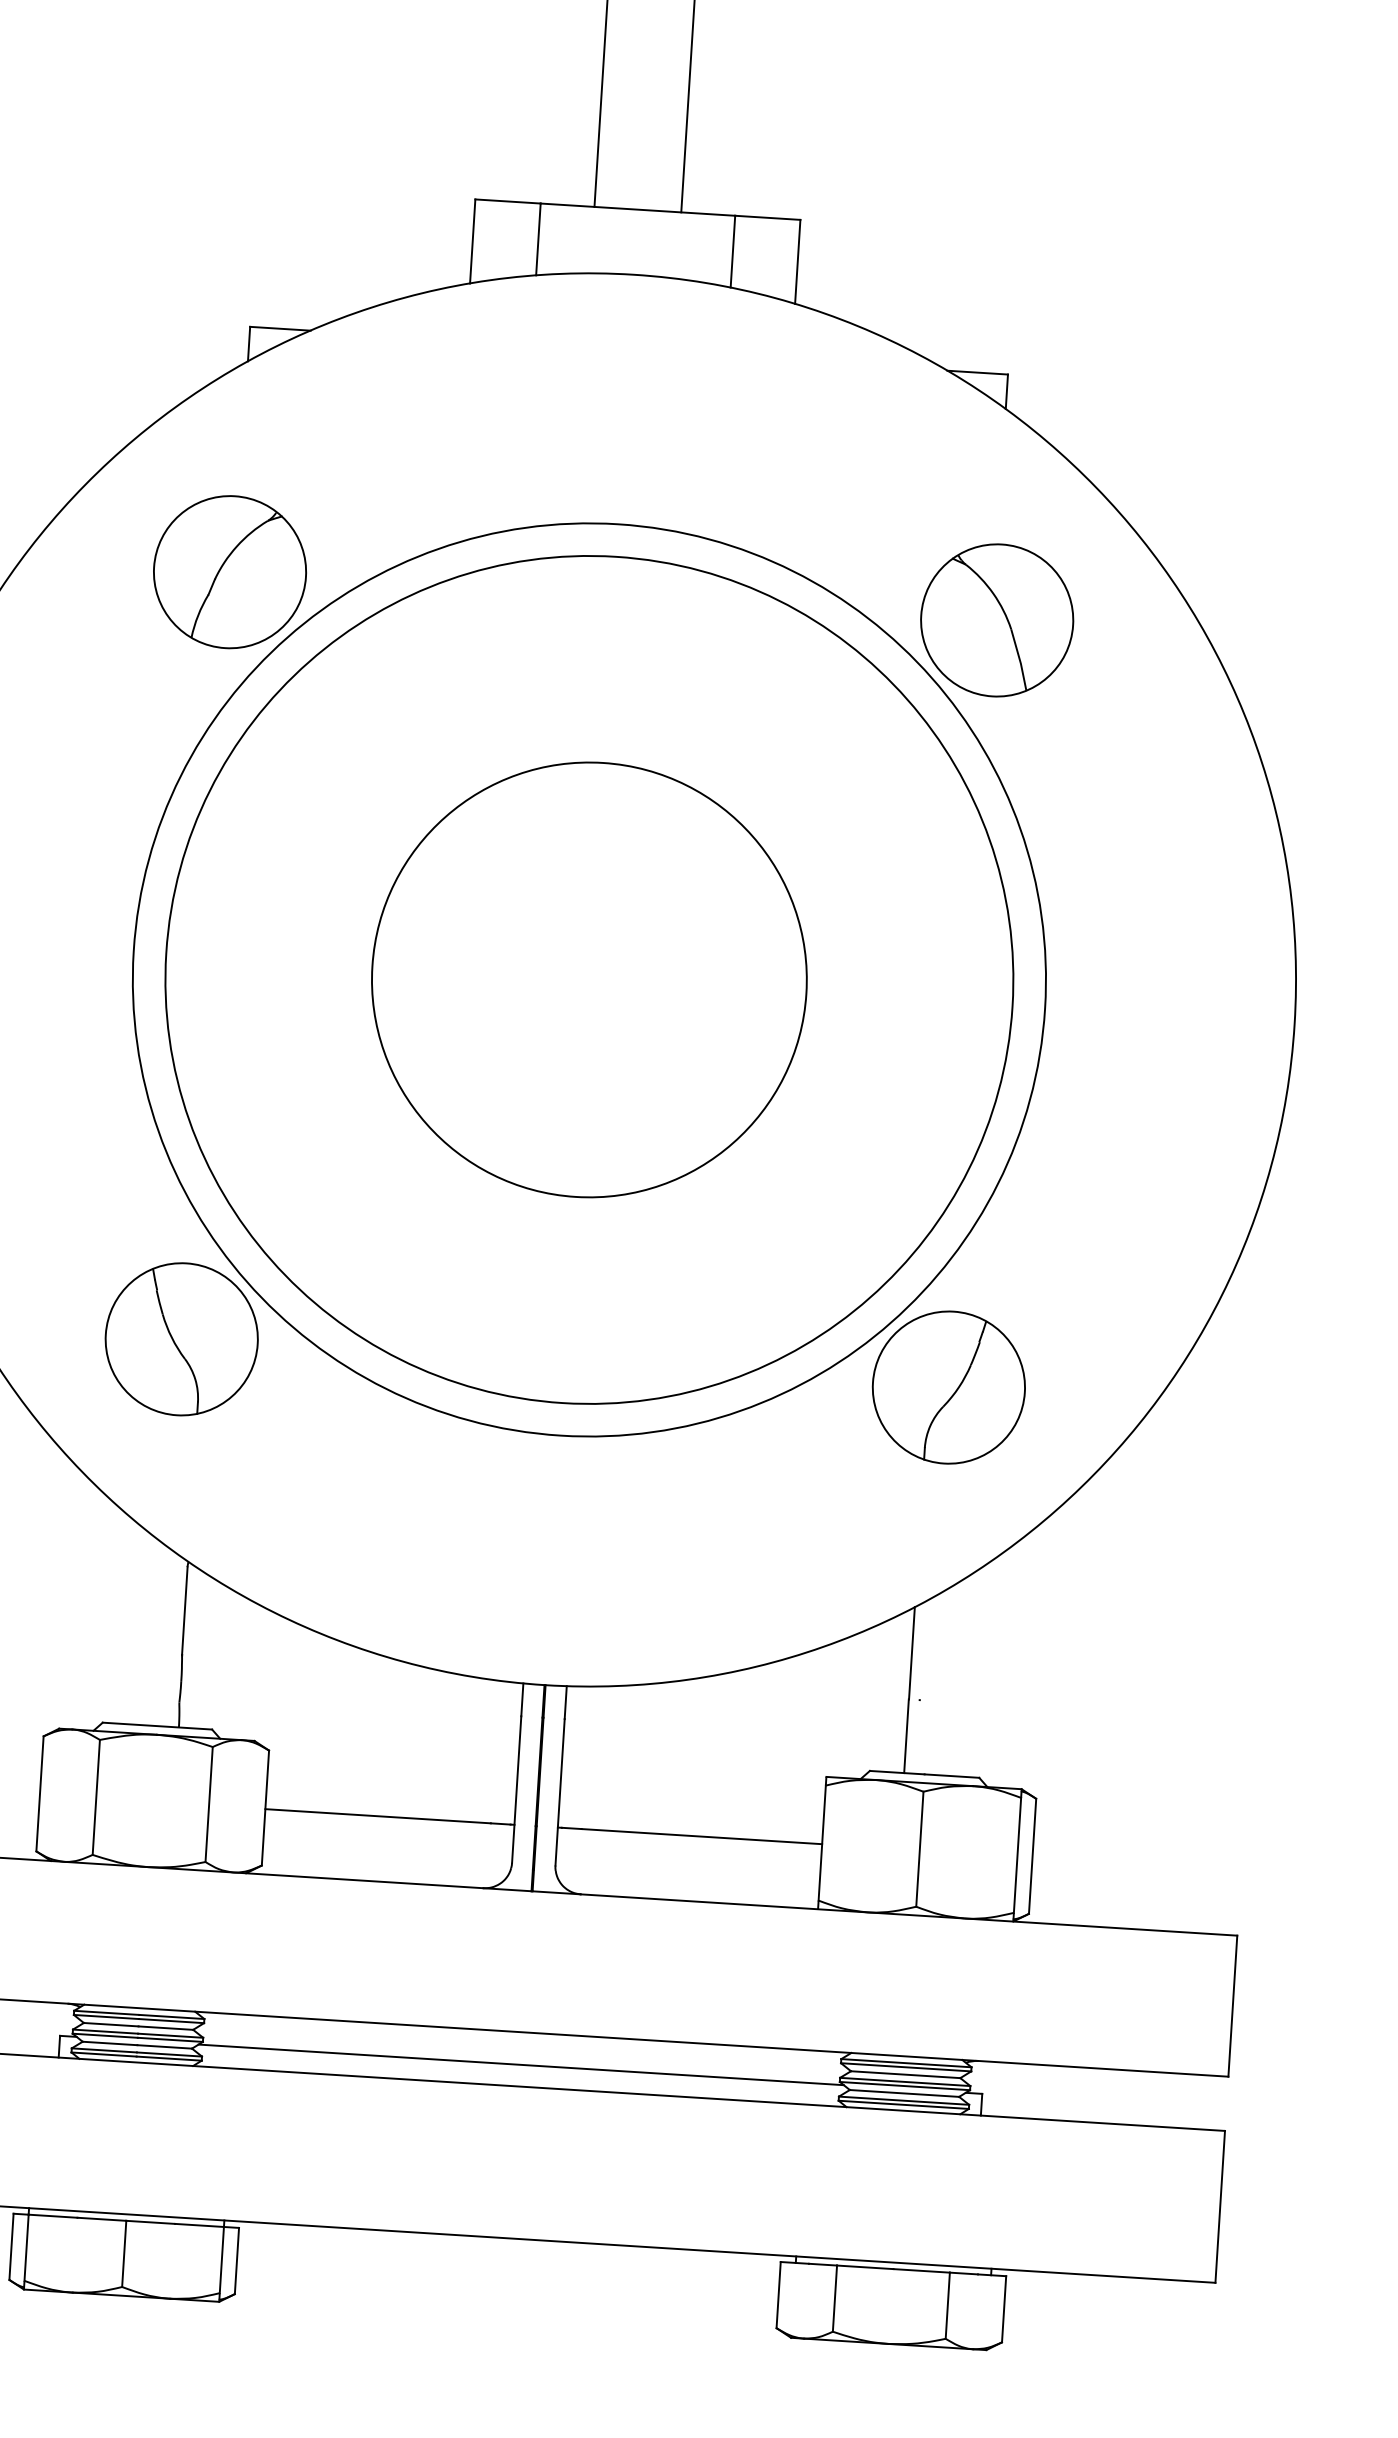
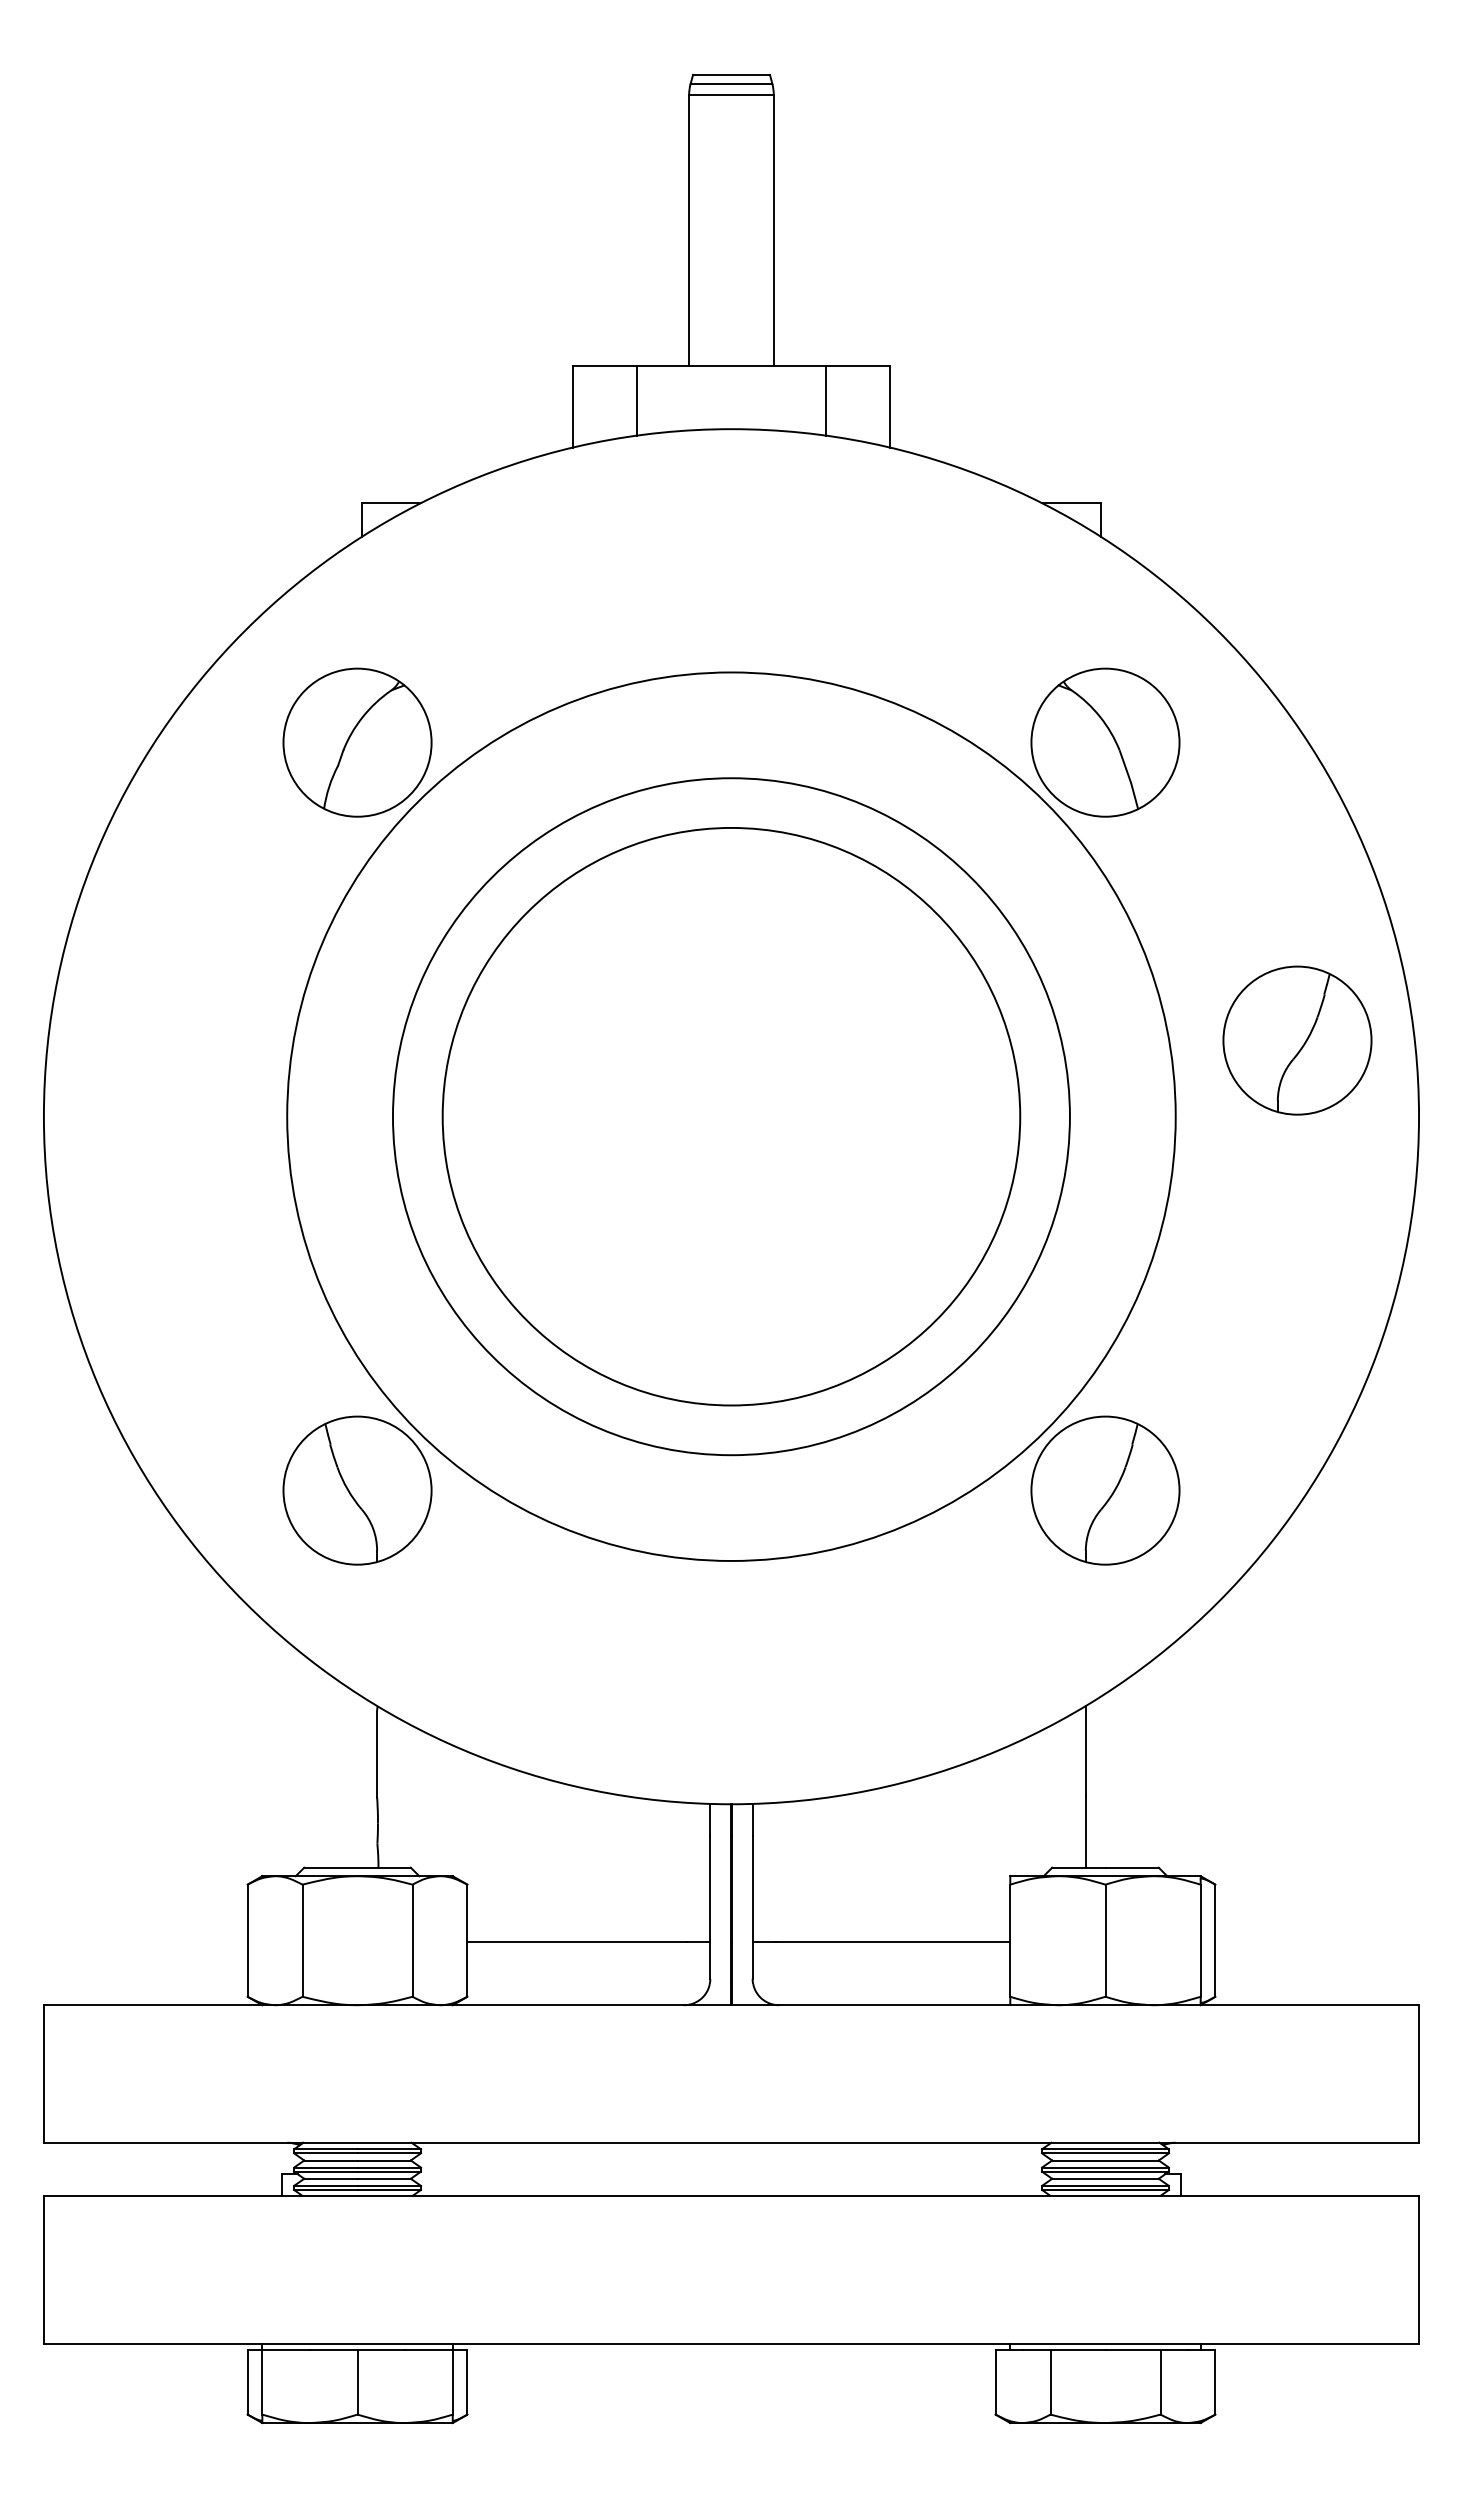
part: (1174, 938) -> (1297, 1040), added
circle: (589, 979) -> (731, 1116), size x0.7
circle: (589, 979) -> (731, 1116), size x1.6
line: (521, 2064) -> (731, 2174), removed

